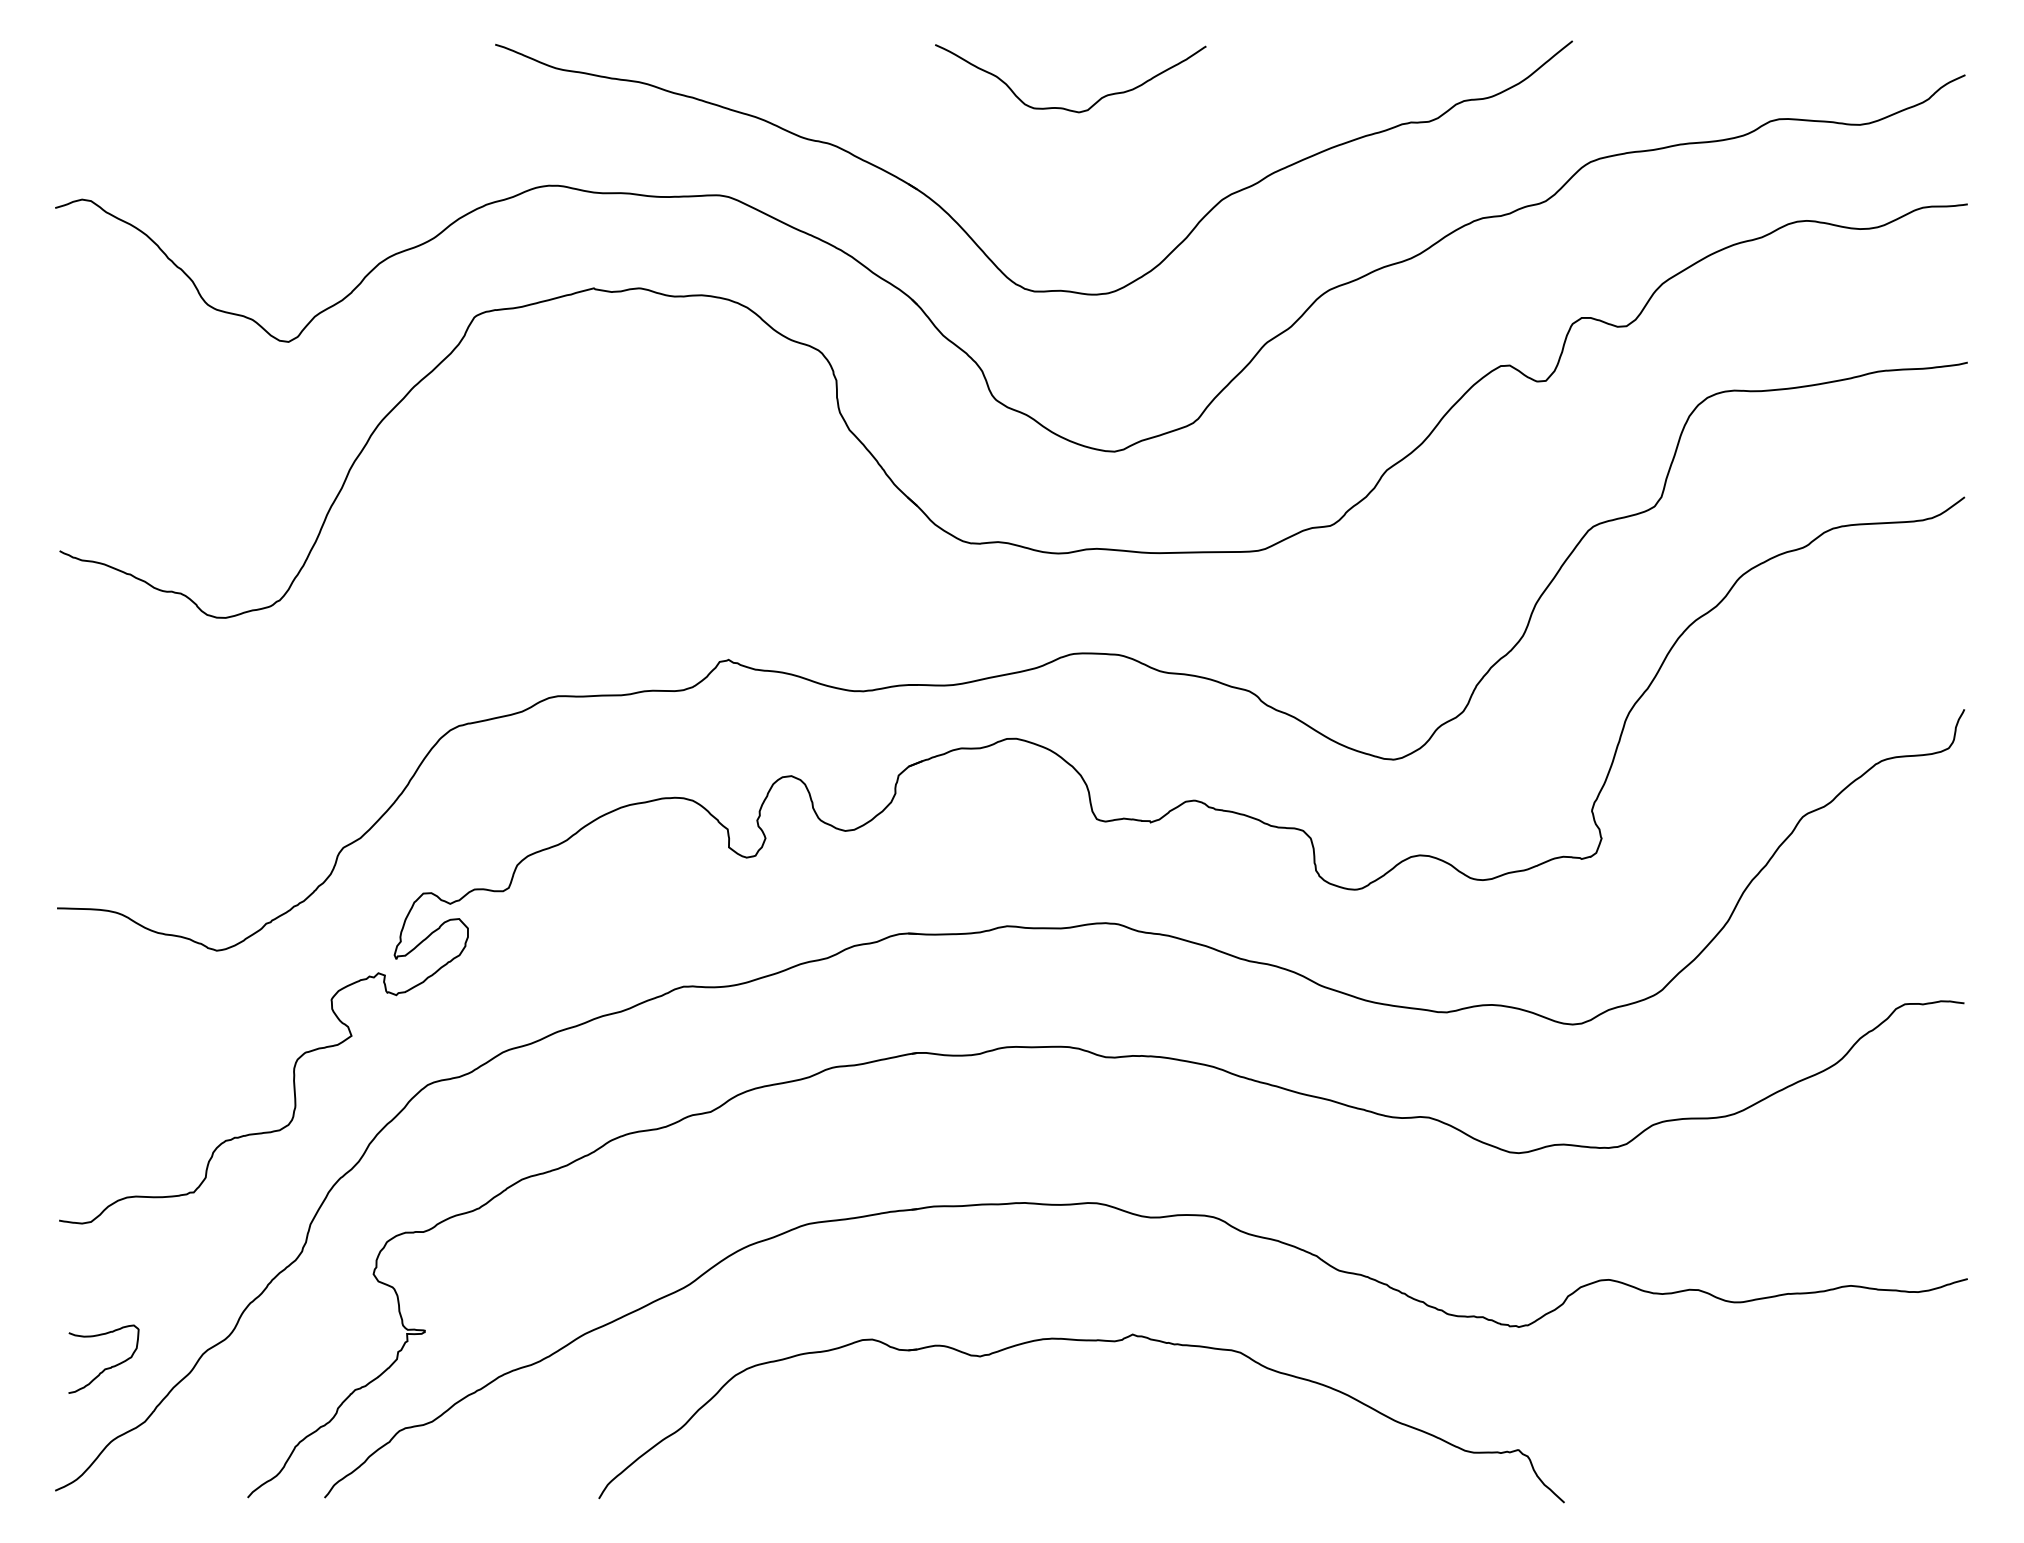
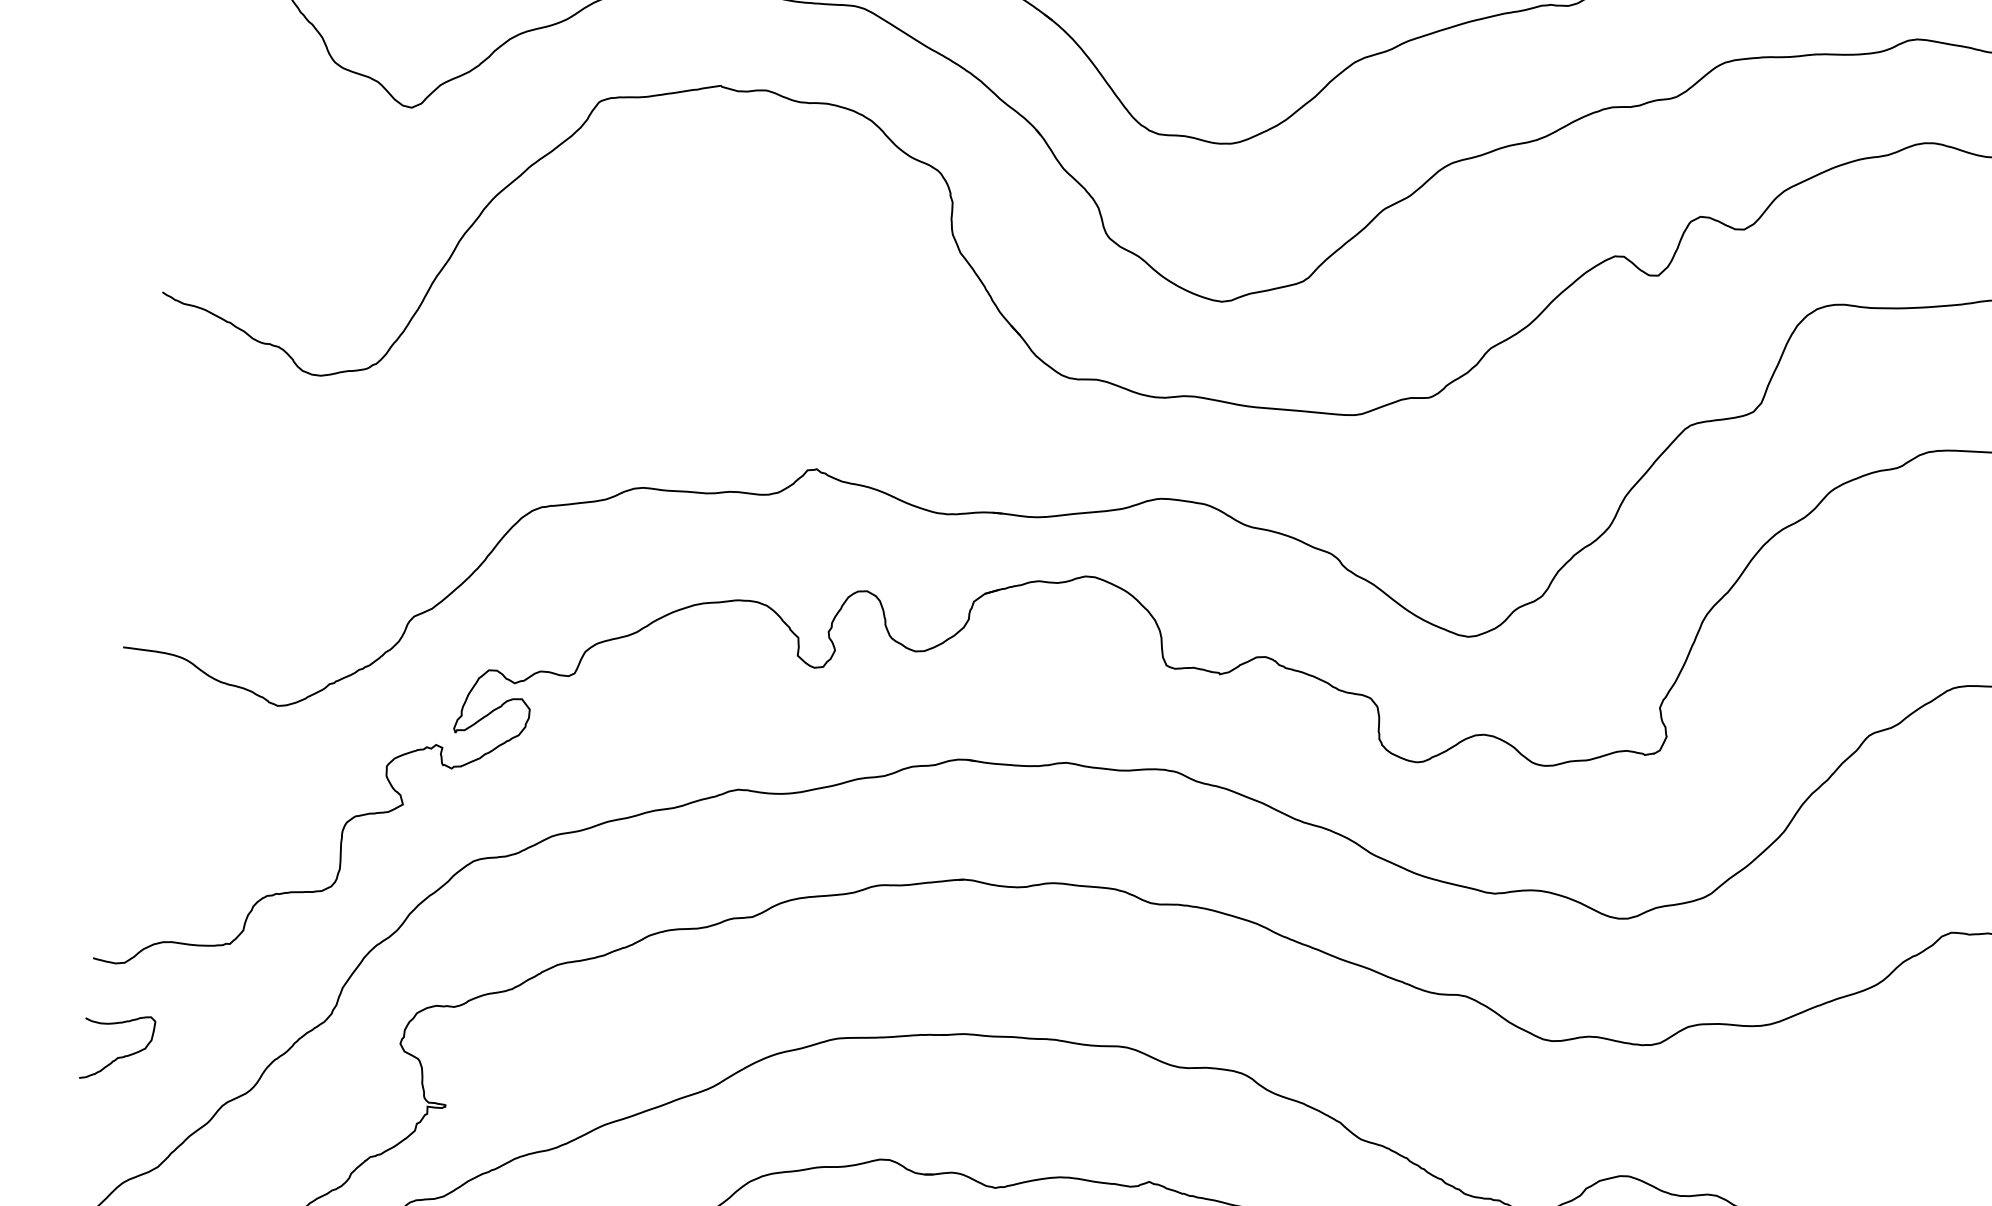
curve: (107, 1367) -> (120, 1056), moved

